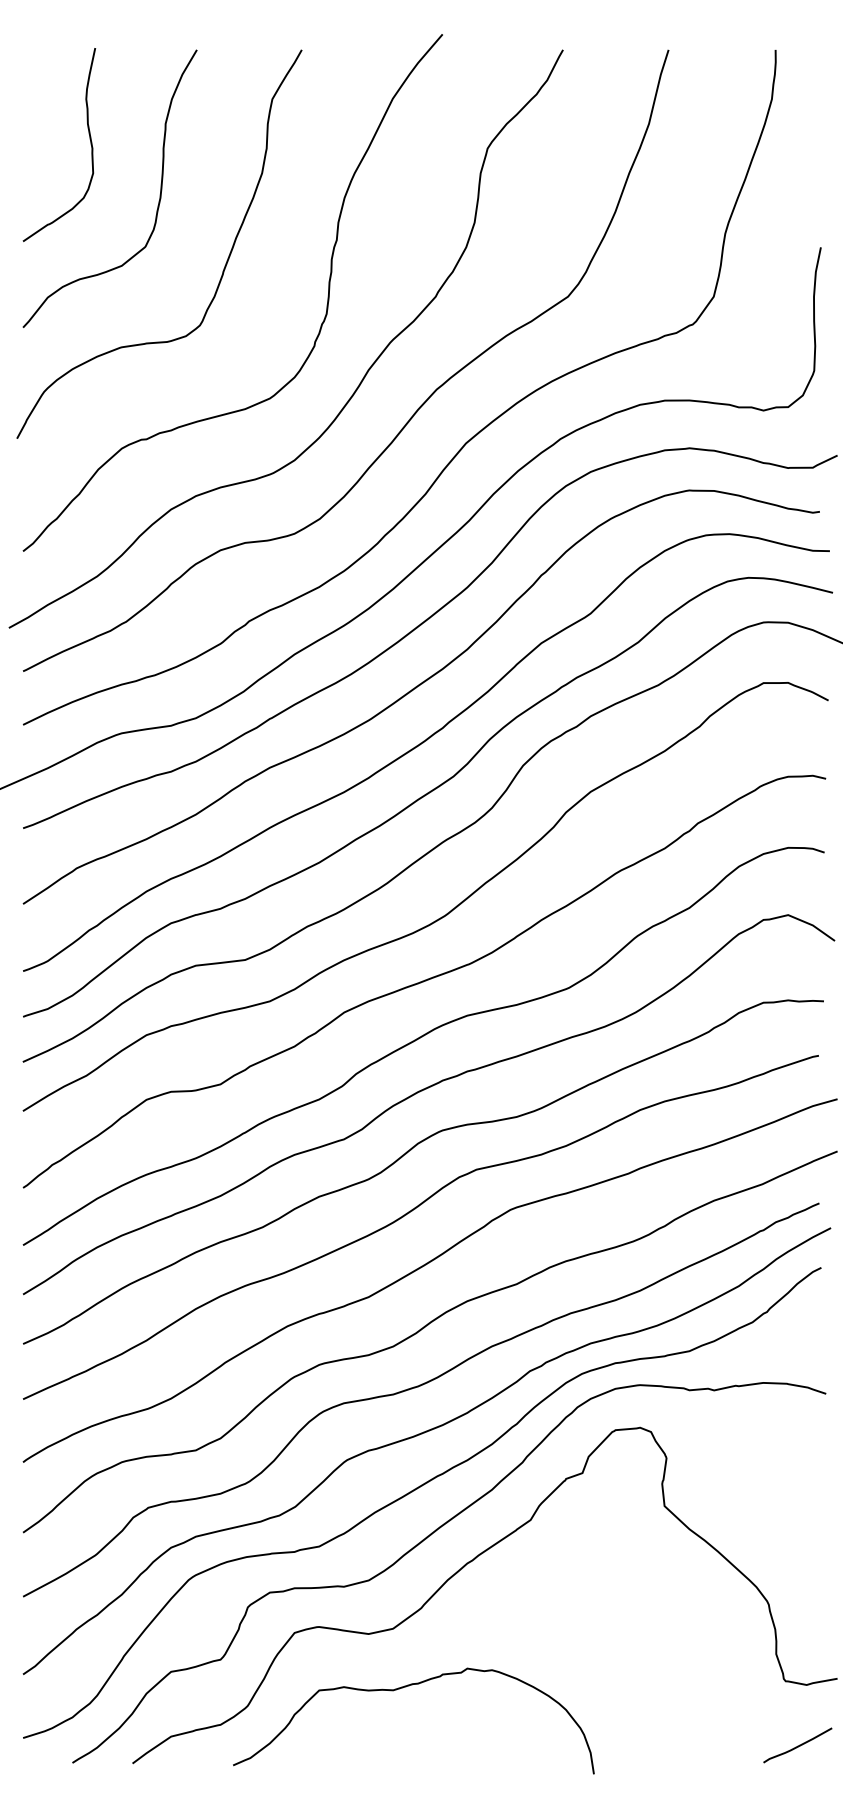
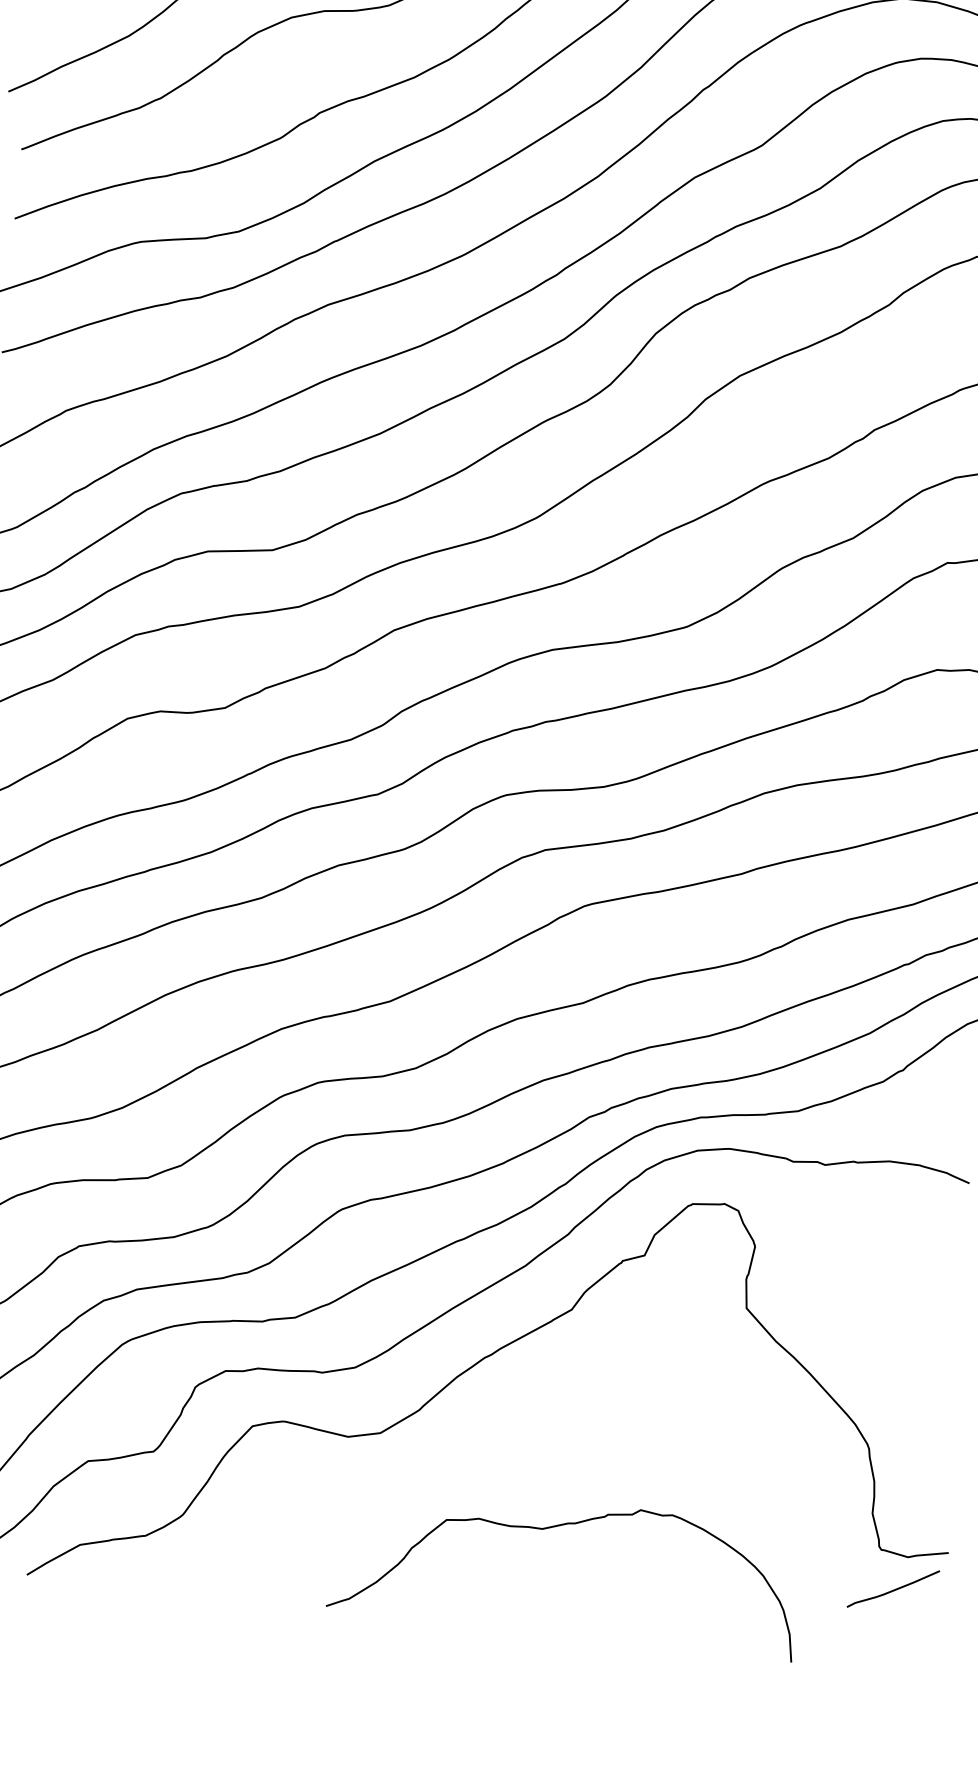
curve: (406, 1687) -> (559, 1526), moved
curve: (797, 1745) -> (892, 1589), moved

